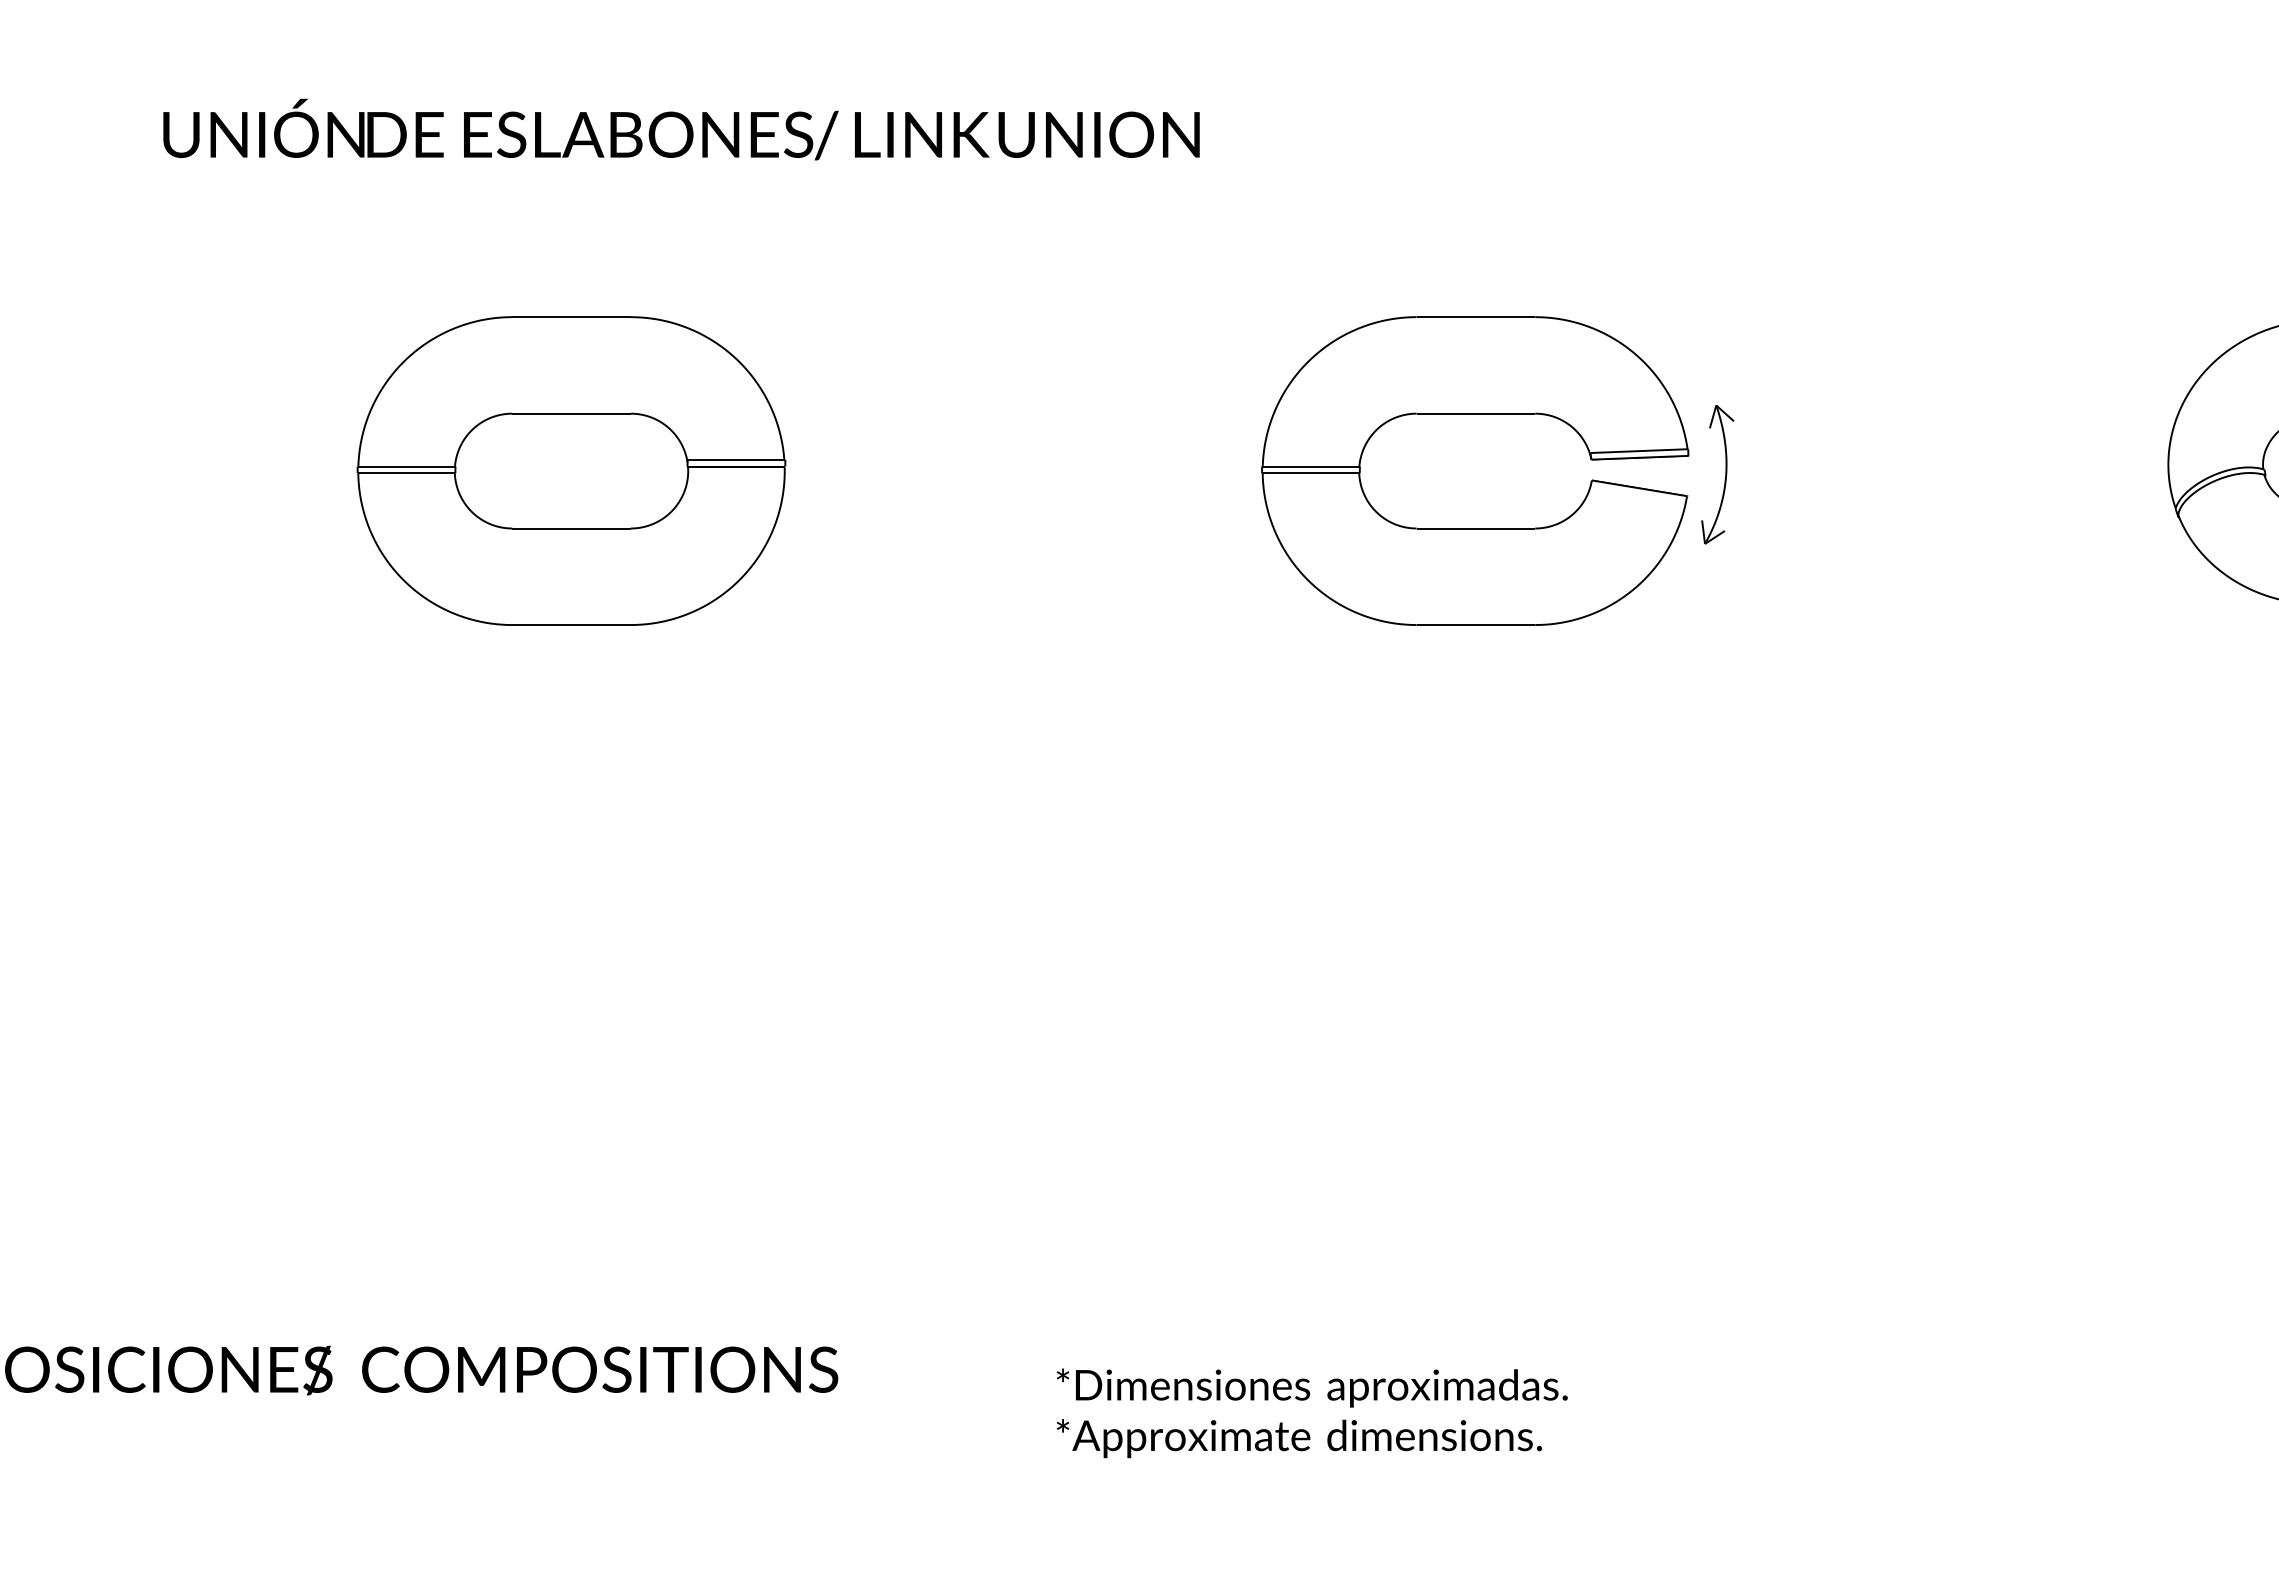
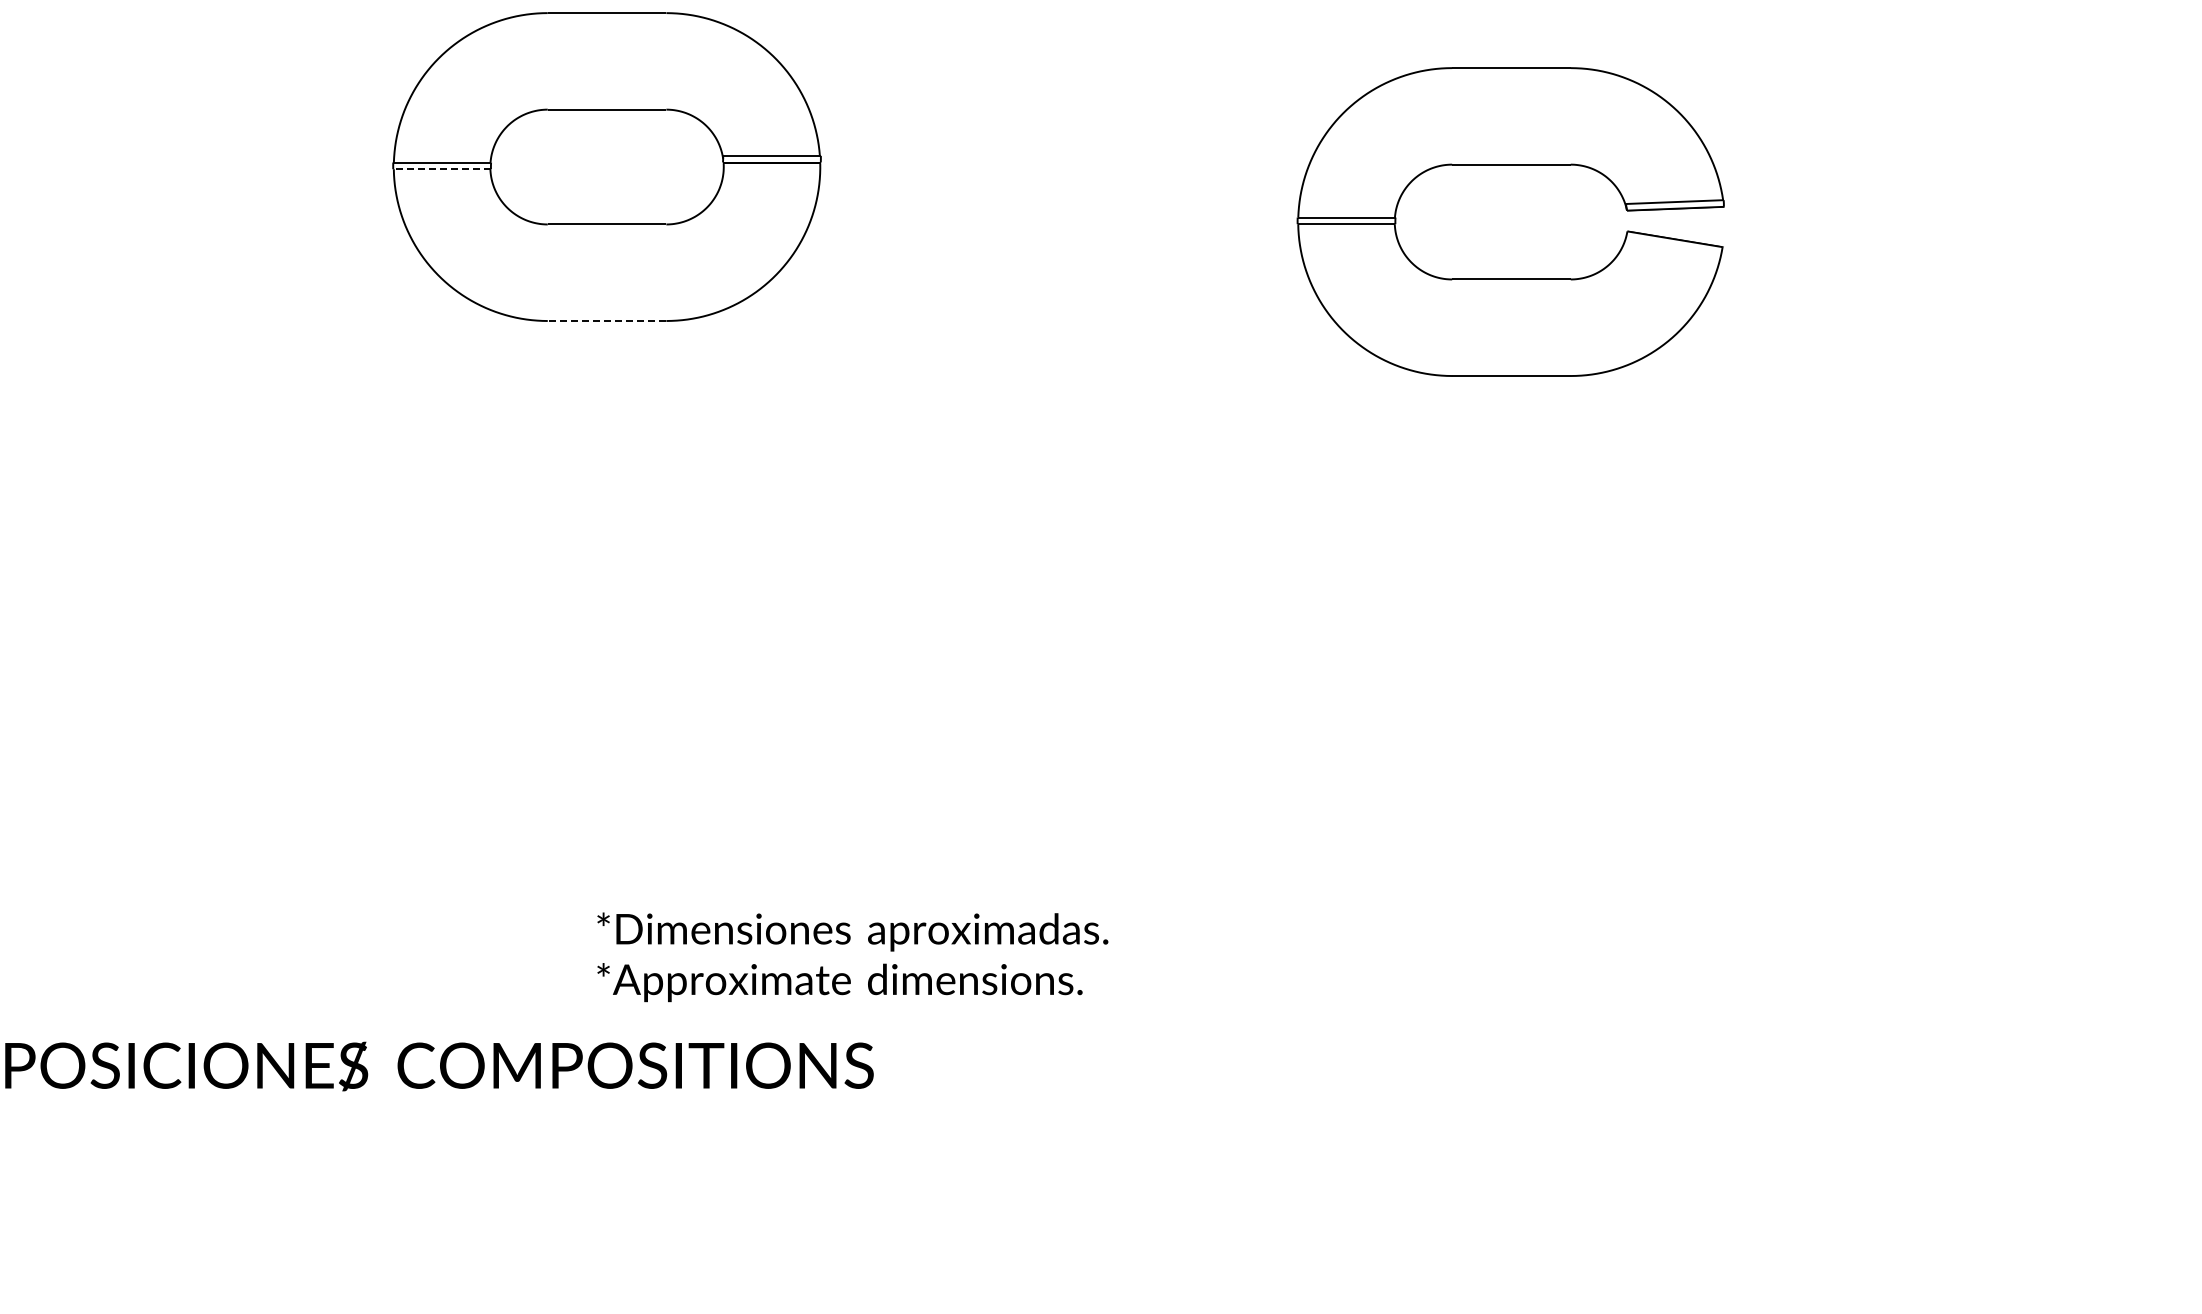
part: (1475, 414) -> (1511, 165), moved
line: (406, 473) -> (442, 169), solid -> dashed
part: (1725, 474) -> (1761, 170), removed
line: (571, 625) -> (607, 321), solid -> dashed
text: (1311, 1413) -> (852, 957), moved

